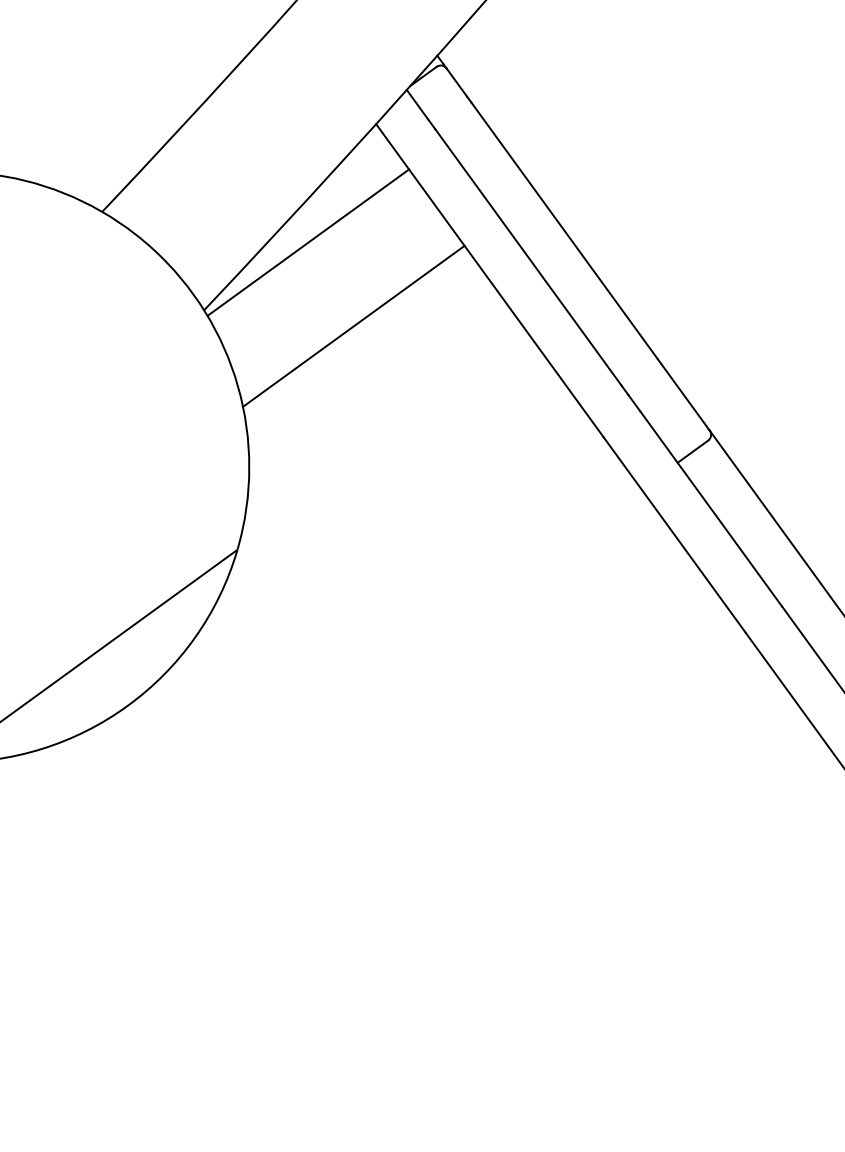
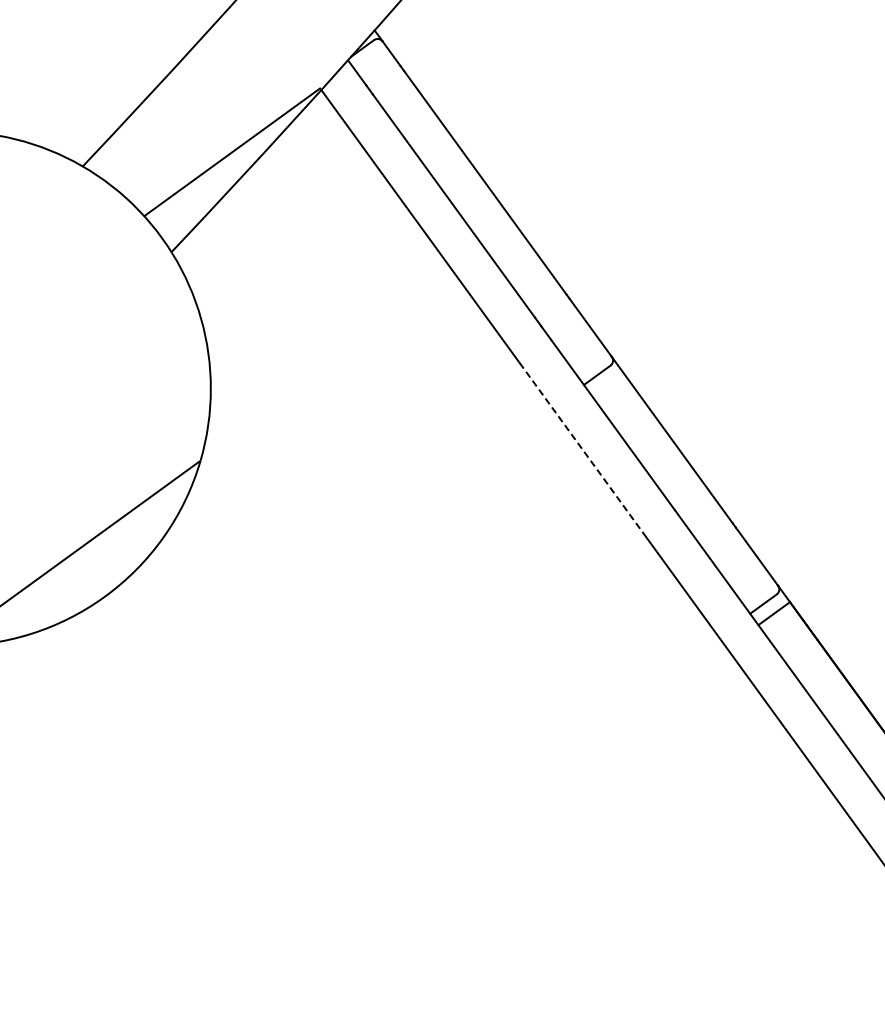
line: (308, 242) -> (232, 152), moved
line: (353, 326) -> (301, 266), removed
line: (674, 535) -> (581, 448), solid -> dashed

